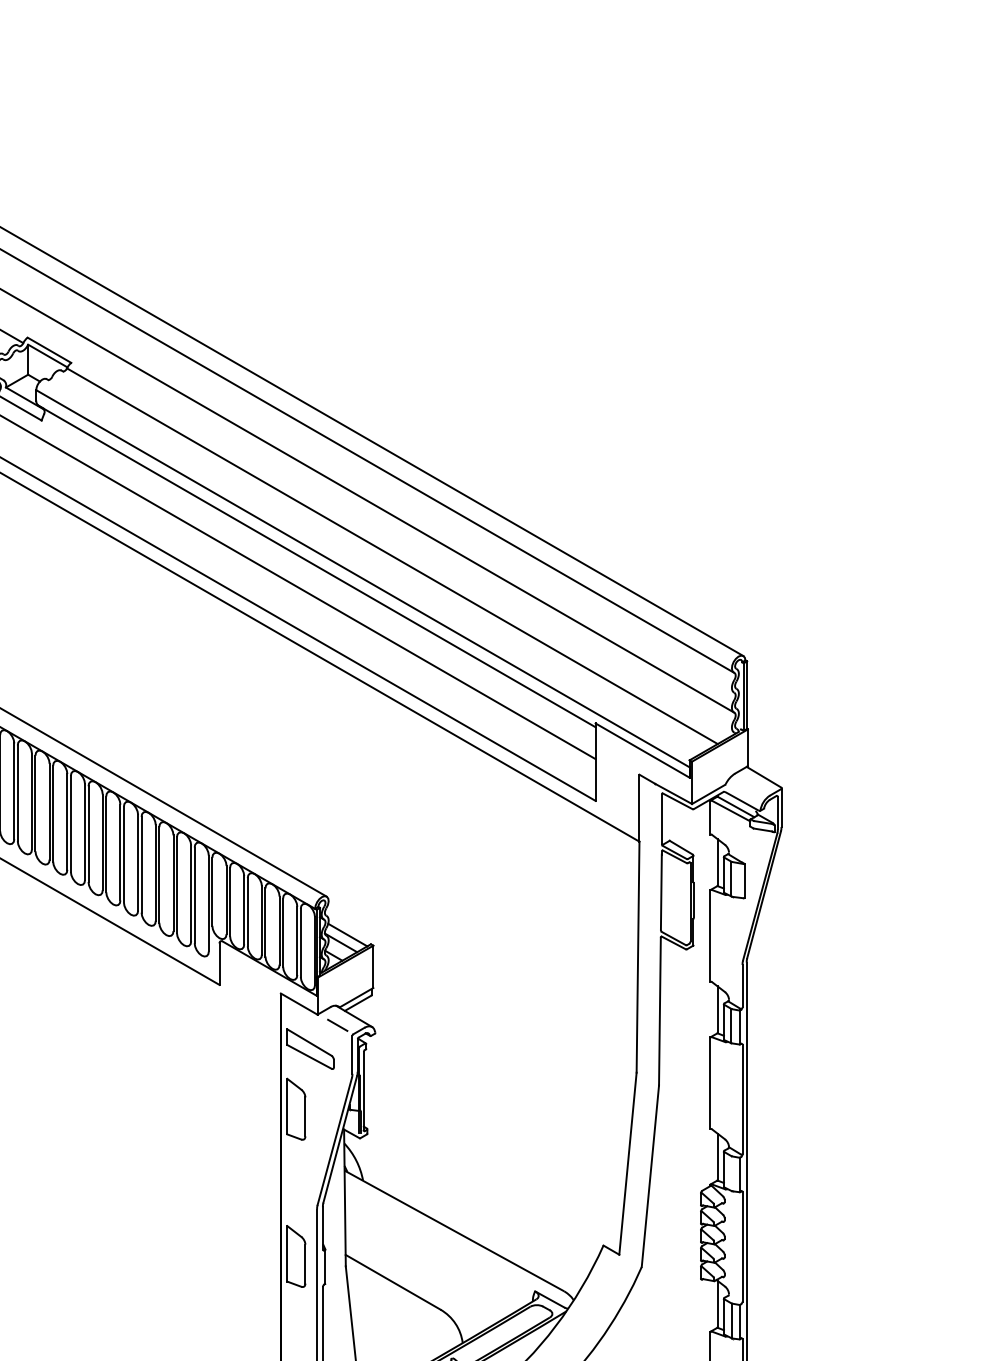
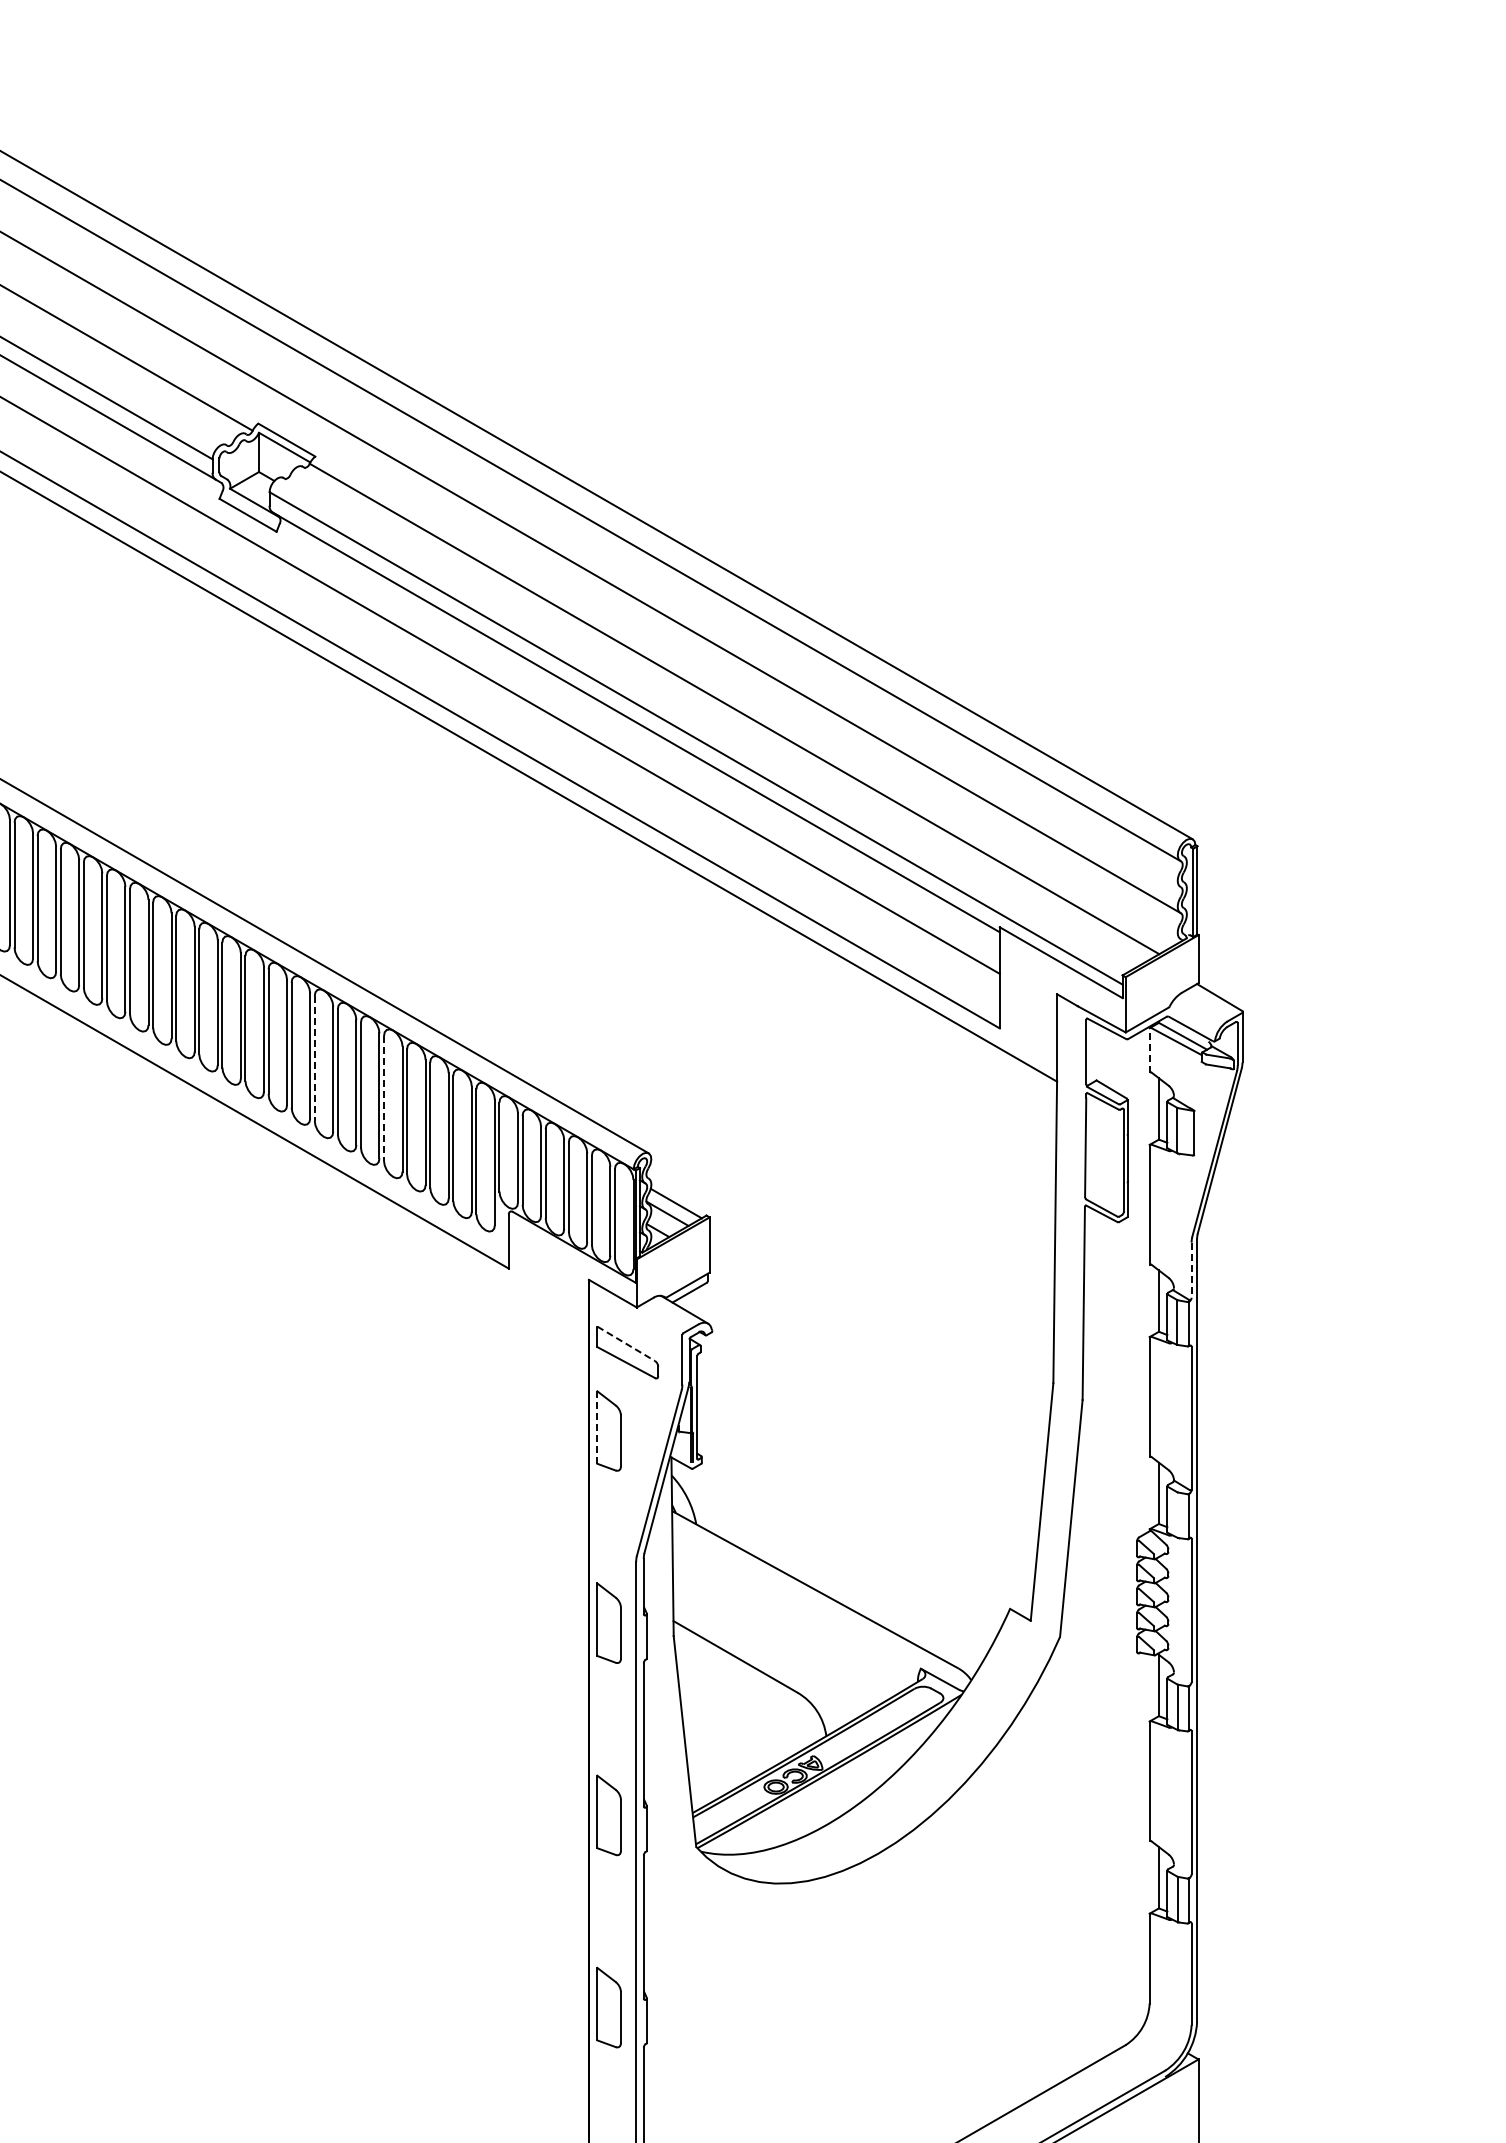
line: (710, 817) -> (1149, 1049), solid -> dashed
line: (70, 824) -> (314, 1059), solid -> dashed
line: (124, 854) -> (384, 1098), solid -> dashed
line: (742, 986) -> (1191, 1270), solid -> dashed
line: (337, 1025) -> (662, 1321), removed
line: (309, 1042) -> (626, 1343), solid -> dashed
line: (287, 1106) -> (597, 1427), solid -> dashed

